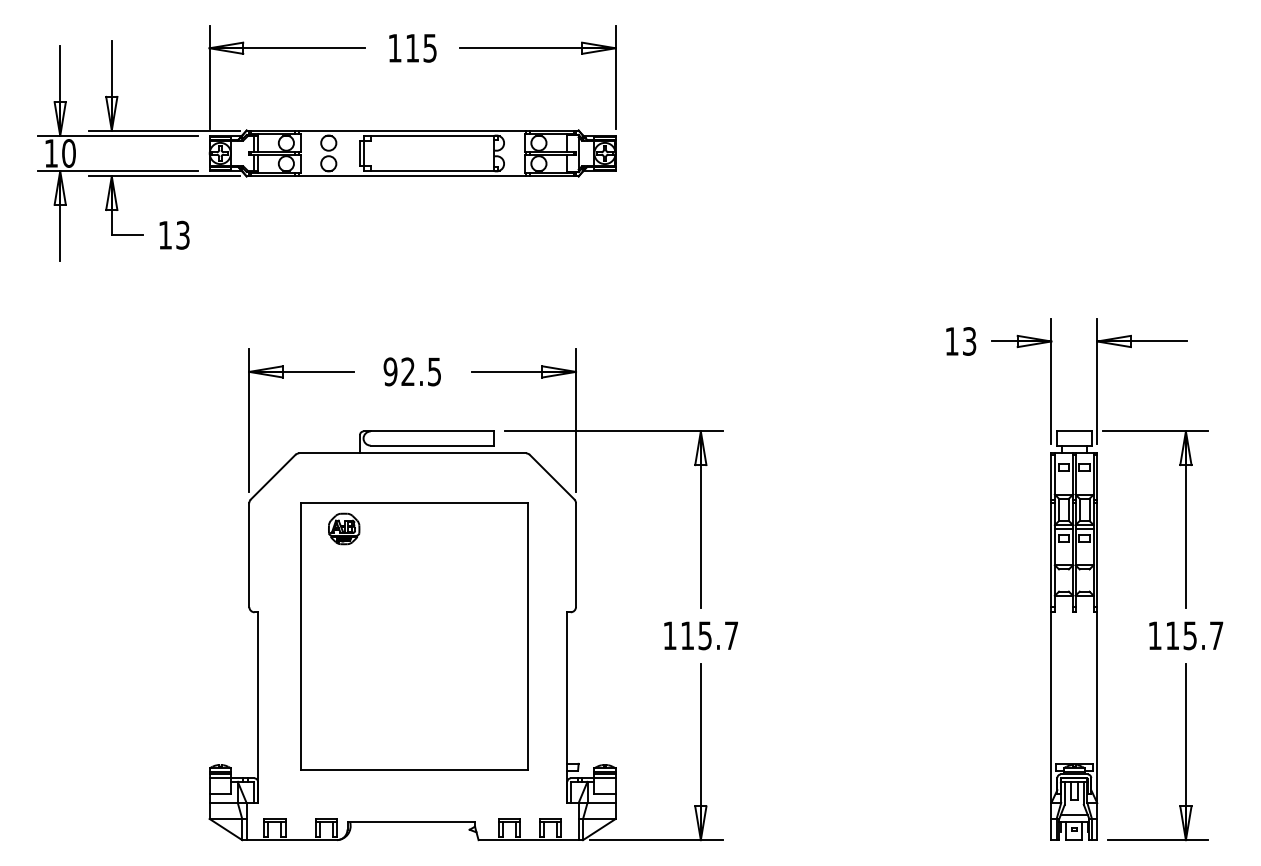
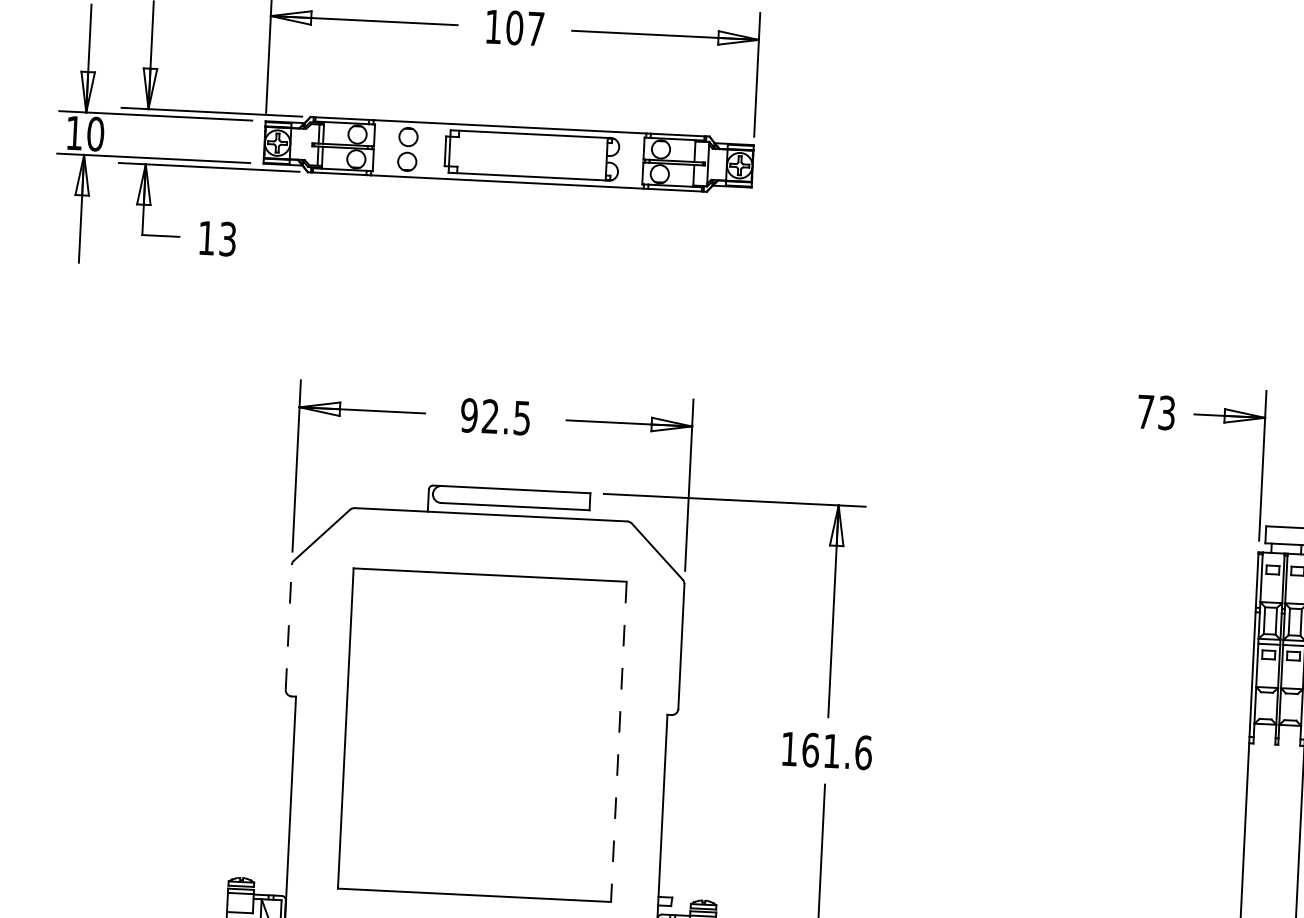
text: (420, 47) -> (524, 27), 115 -> 107
text: (951, 341) -> (1145, 412), 13 -> 73
part: (344, 528) -> (404, 601), removed
line: (249, 555) -> (289, 627), solid -> dashed
text: (709, 635) -> (837, 751), 115.7 -> 161.6
line: (527, 637) -> (618, 742), solid -> dashed

